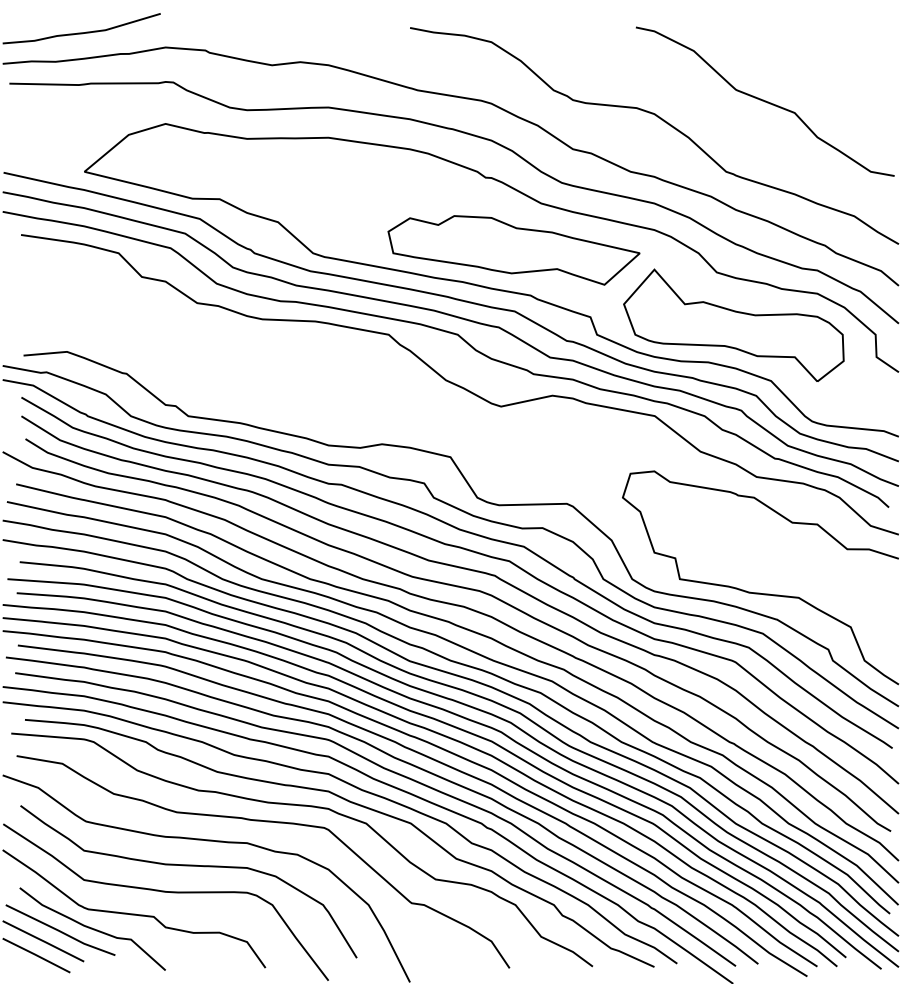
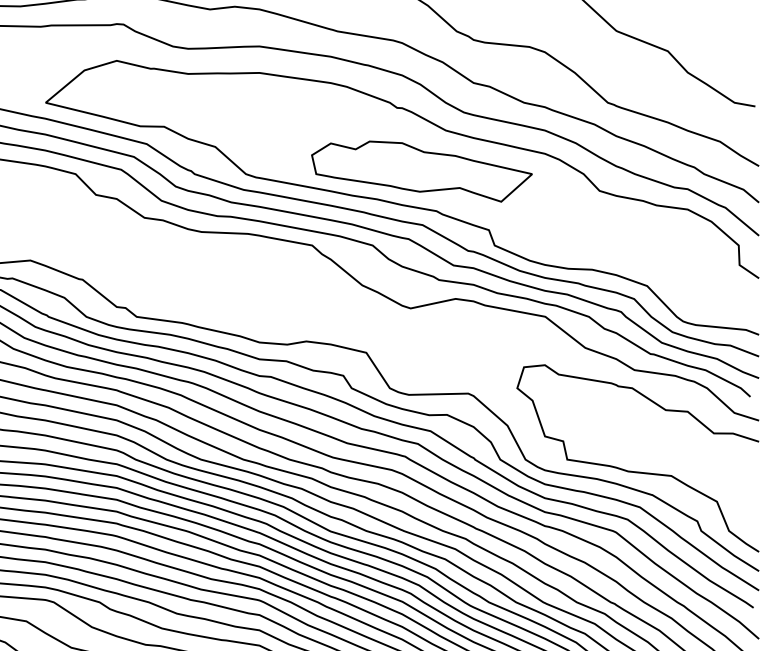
part: (733, 324) -> (614, 236), removed

